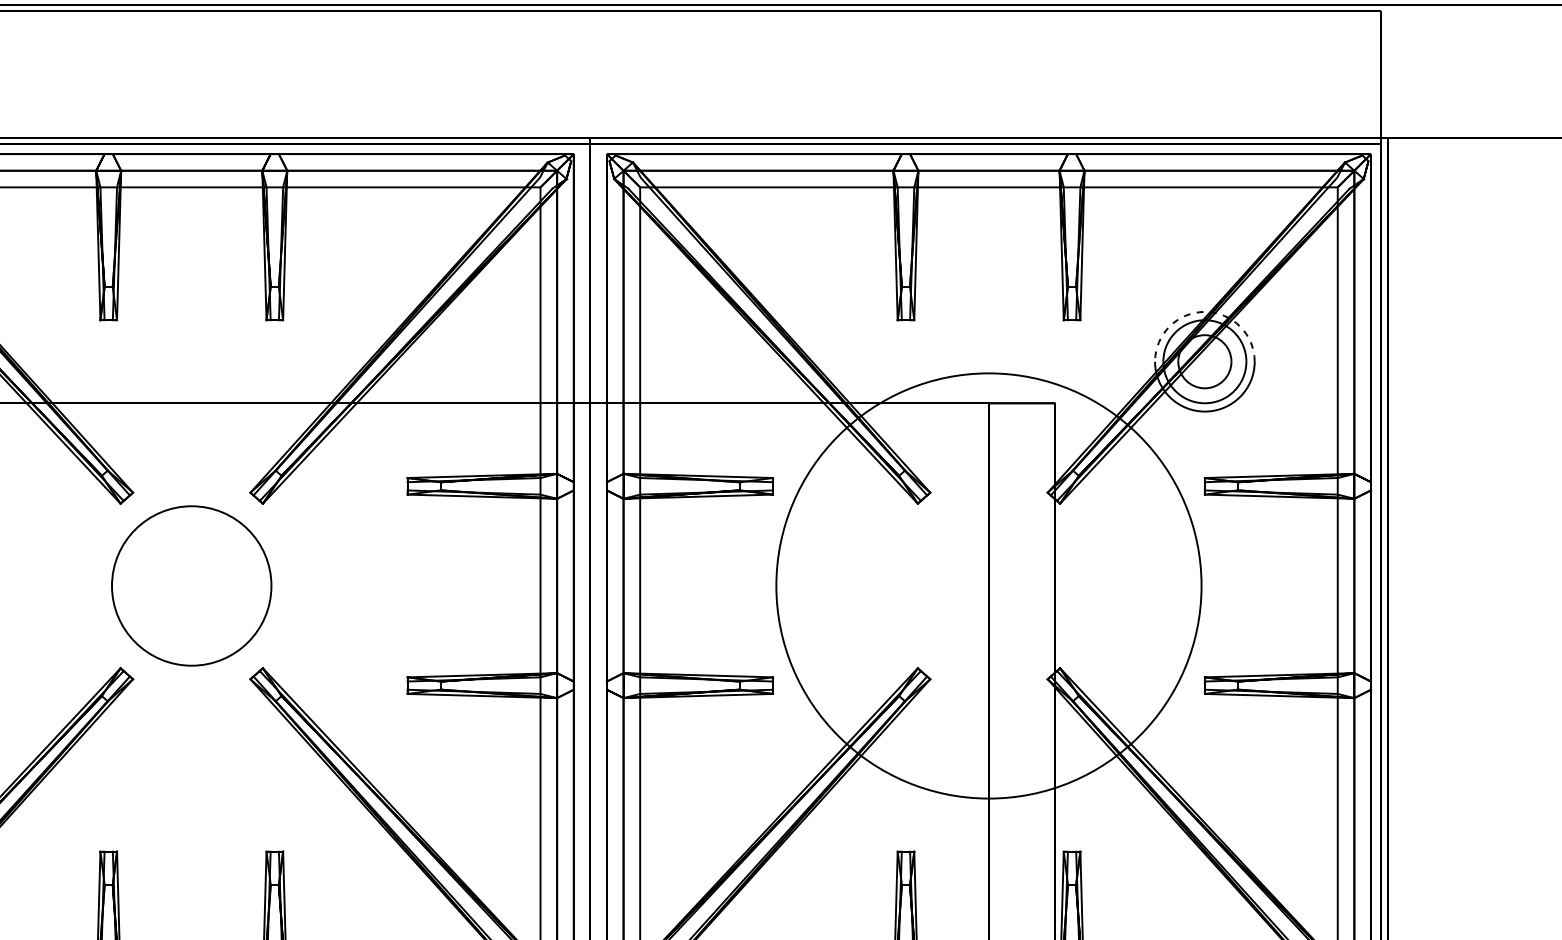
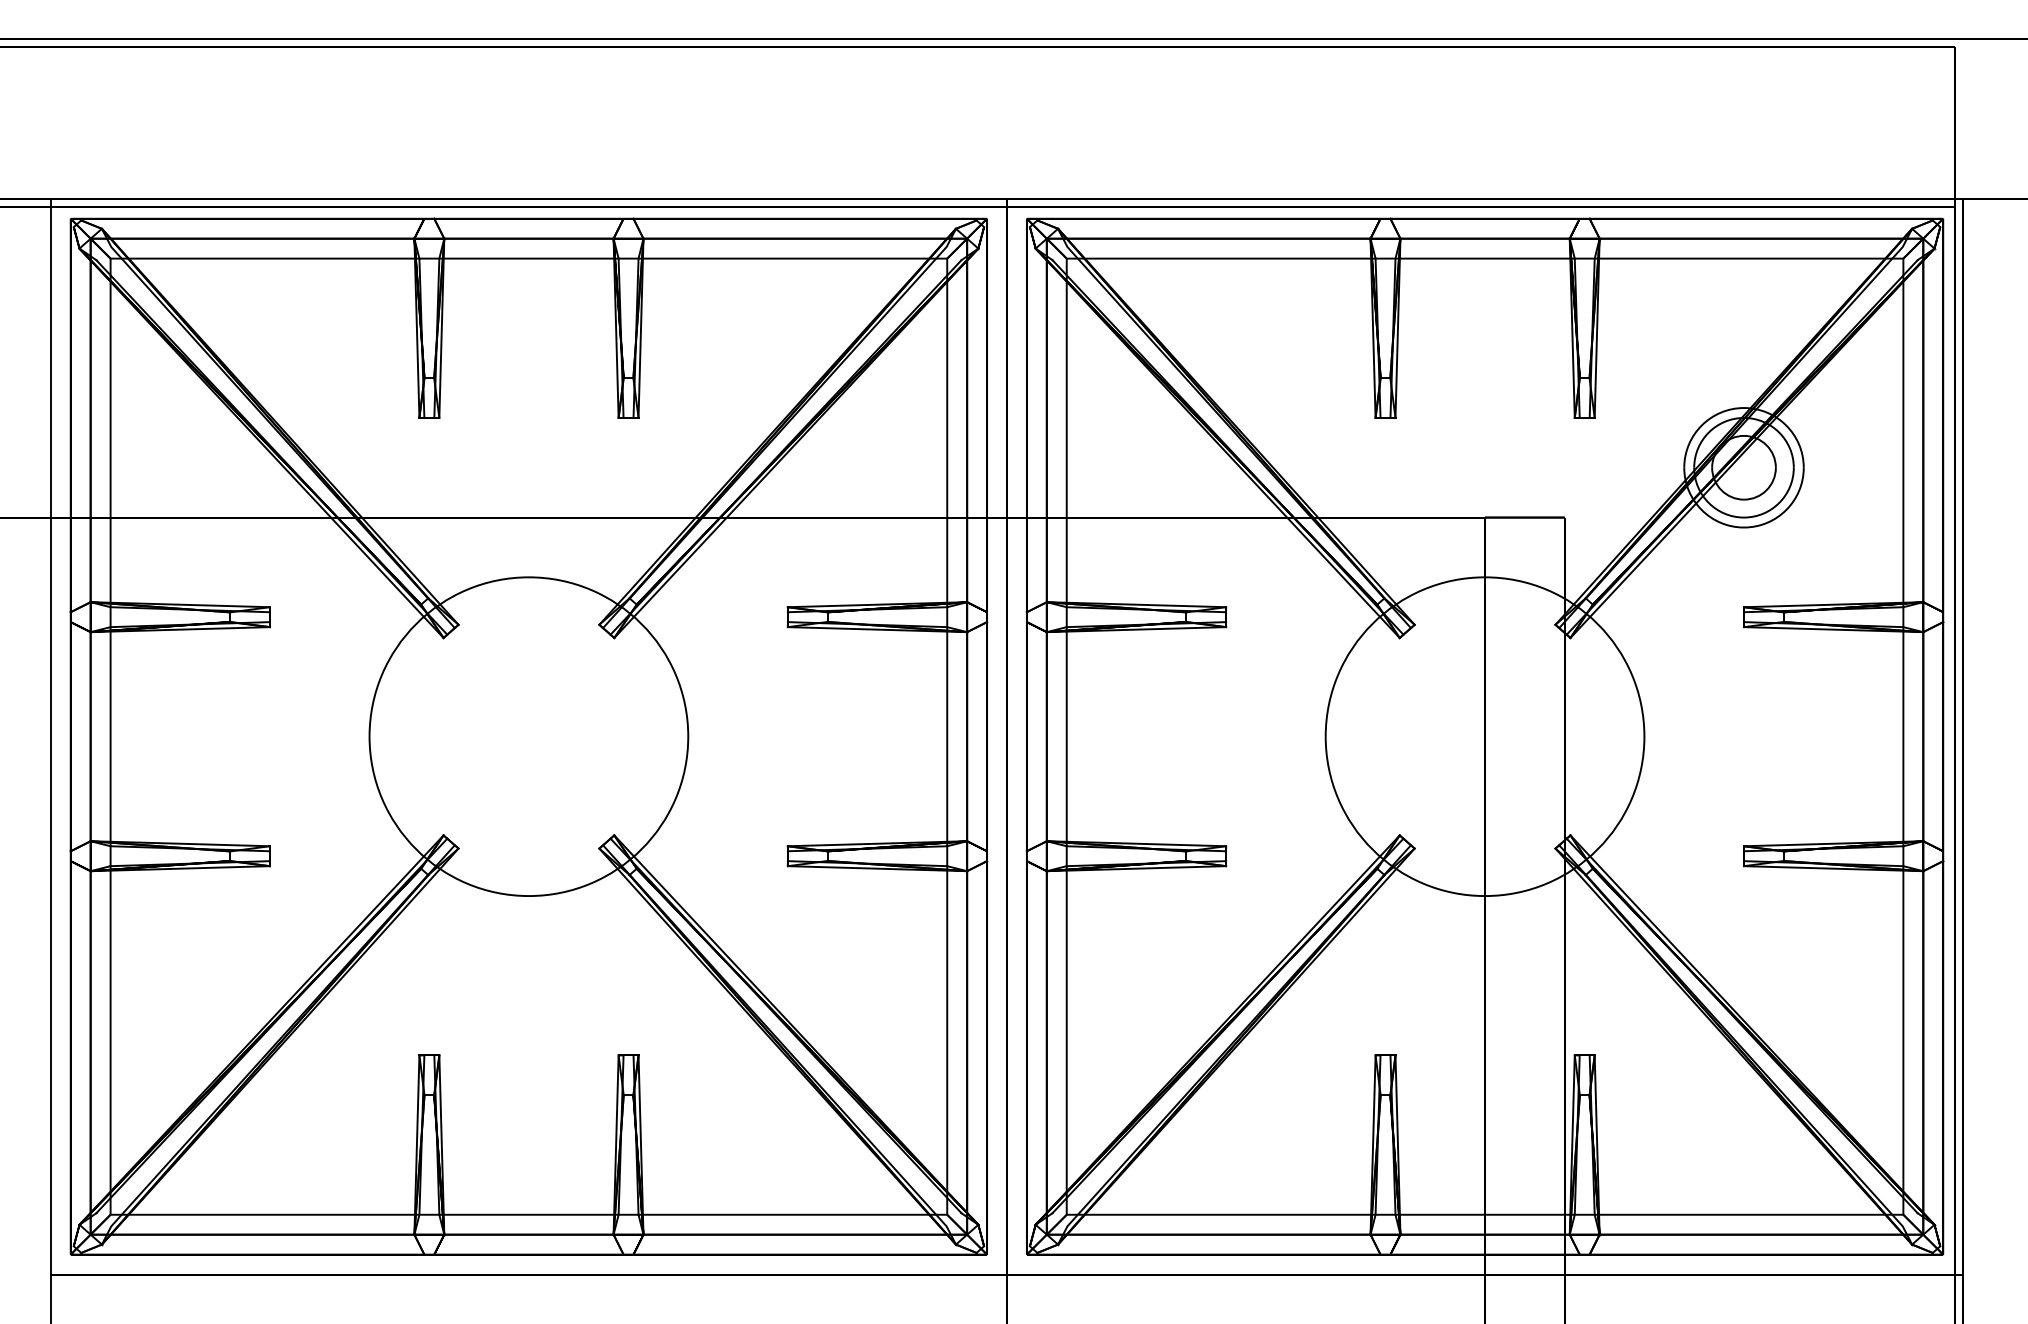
arc: (1205, 312) -> (1744, 408), dashed -> solid
circle: (191, 585) -> (528, 736), size x1.67
circle: (988, 585) -> (1484, 736), size x0.62

